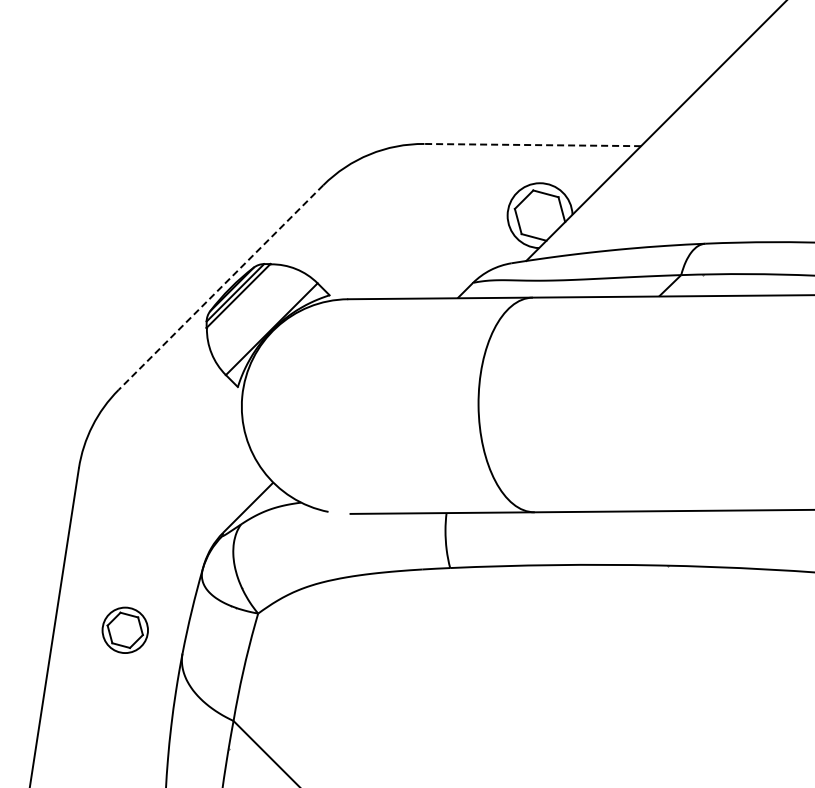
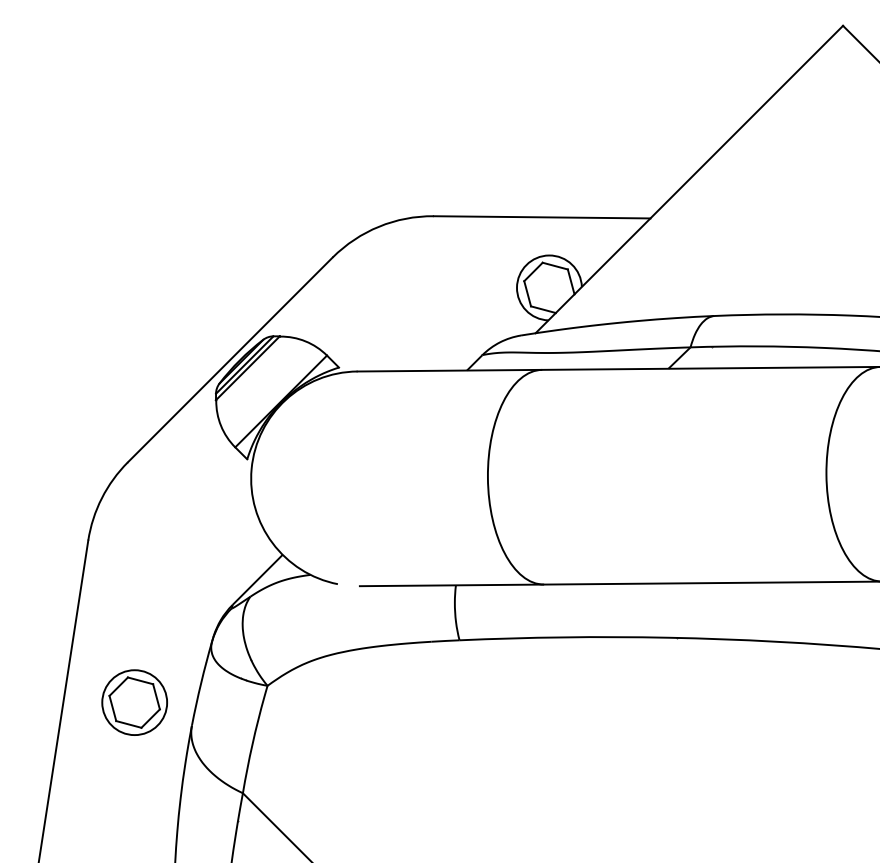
line: (532, 145) -> (541, 217), dashed -> solid
line: (221, 287) -> (230, 359), dashed -> solid
part: (125, 630) -> (134, 702), size x1.43

